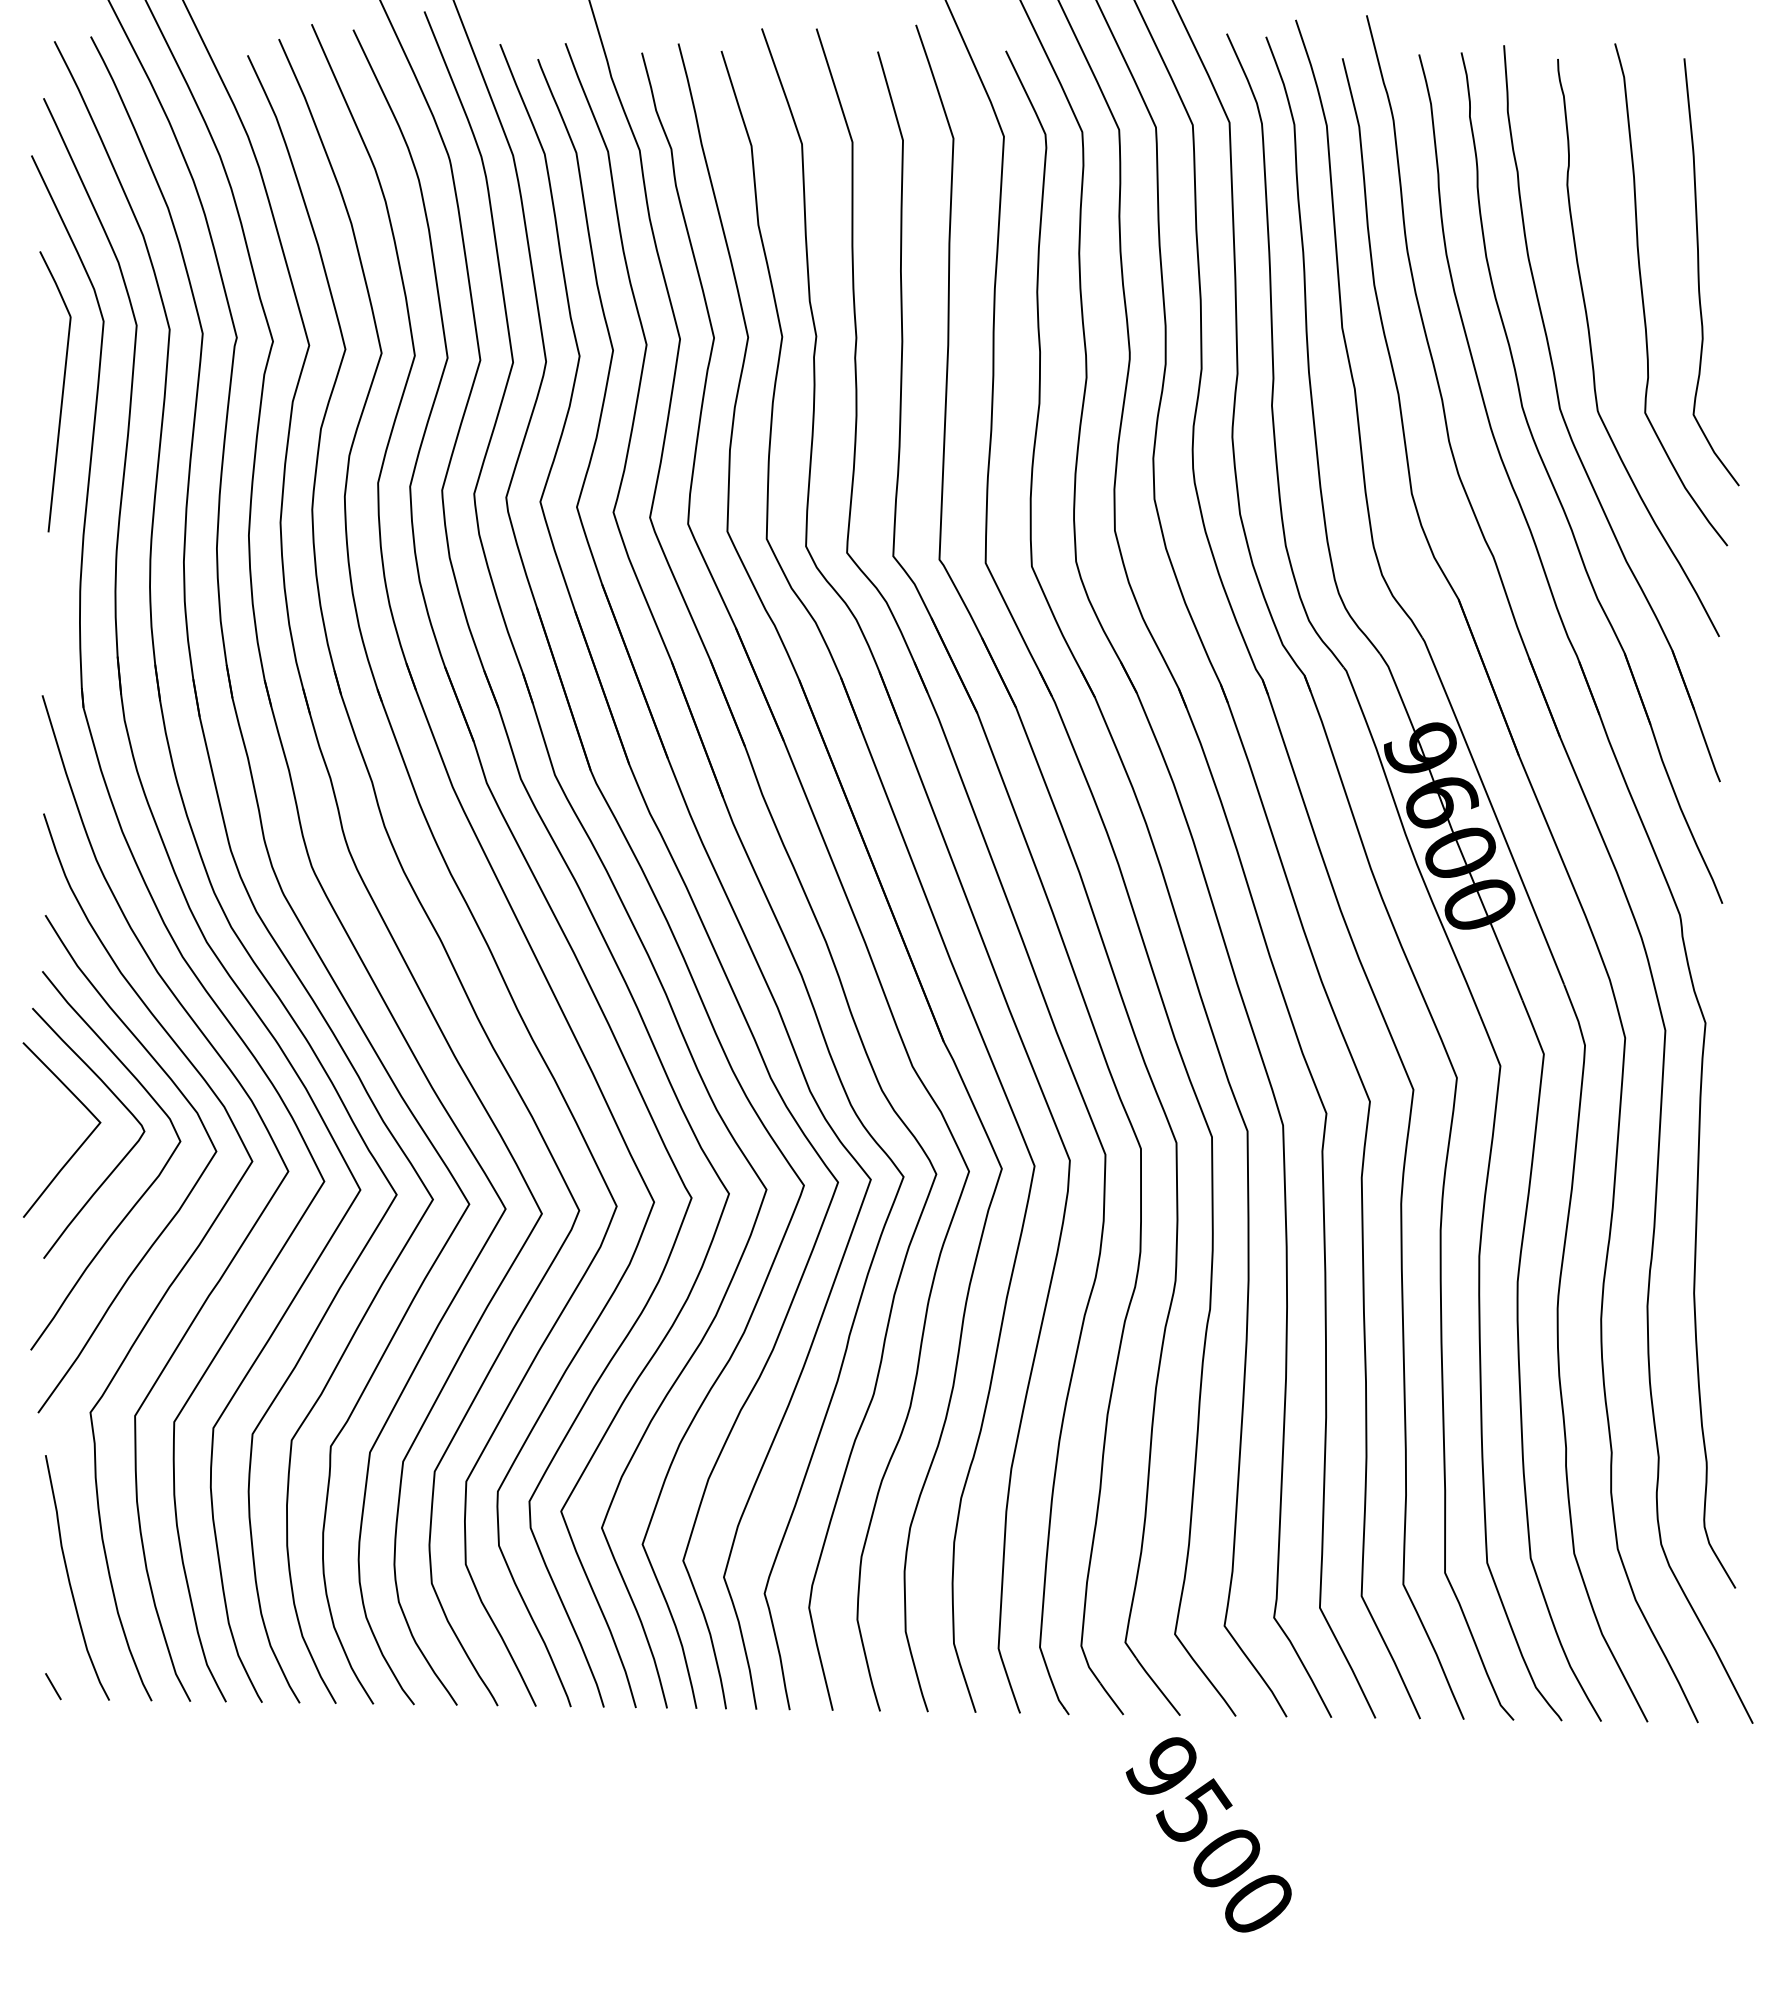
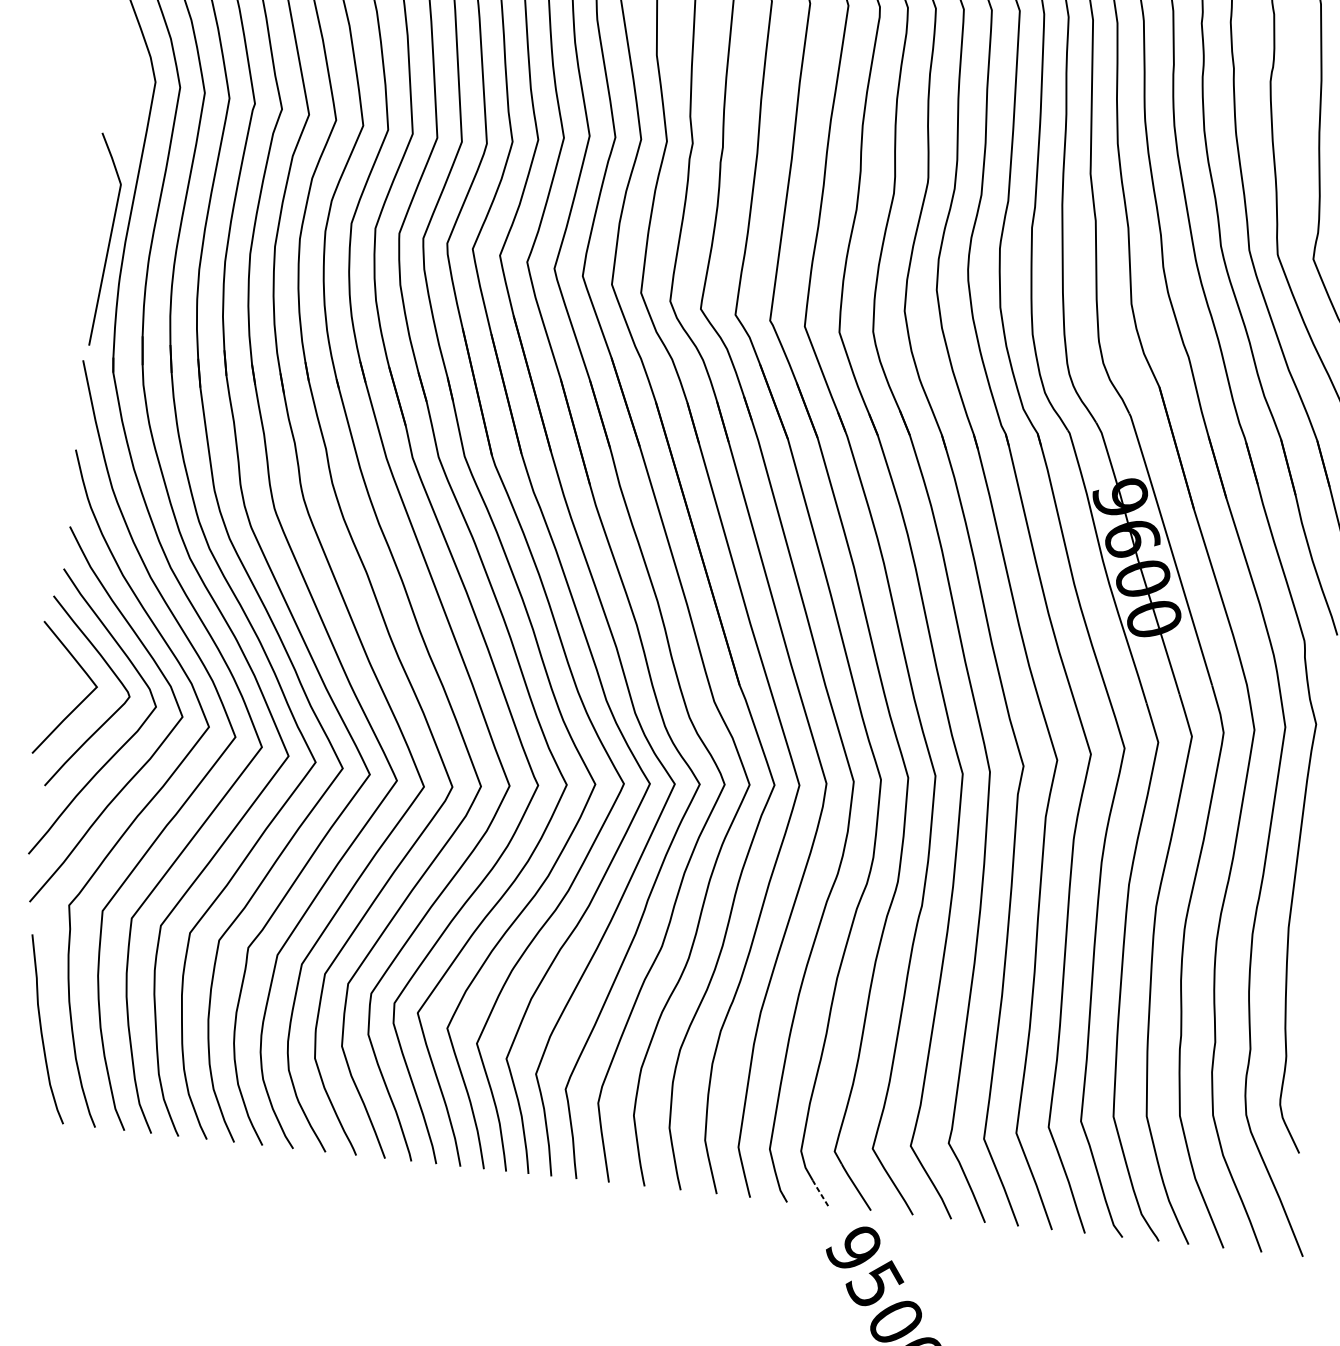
curve: (61, 394) -> (108, 242), moved
line: (53, 1686) -> (22, 1109), removed
line: (1111, 1698) -> (820, 1192), solid -> dashed

